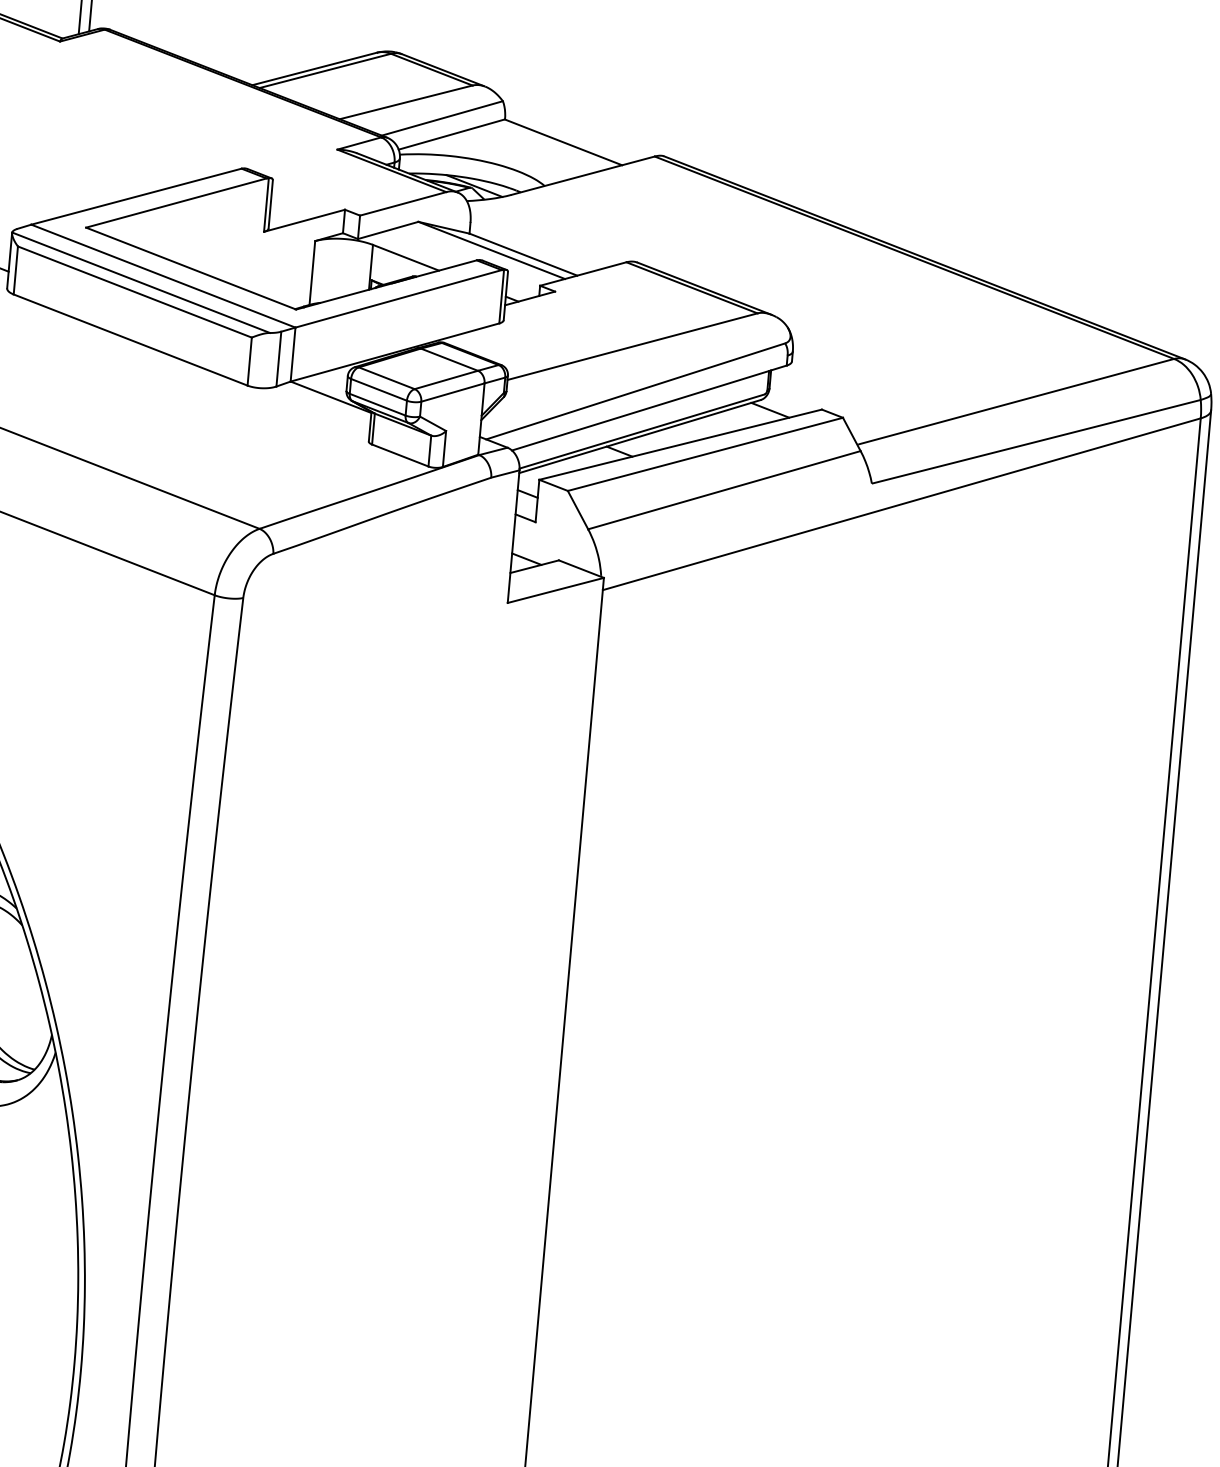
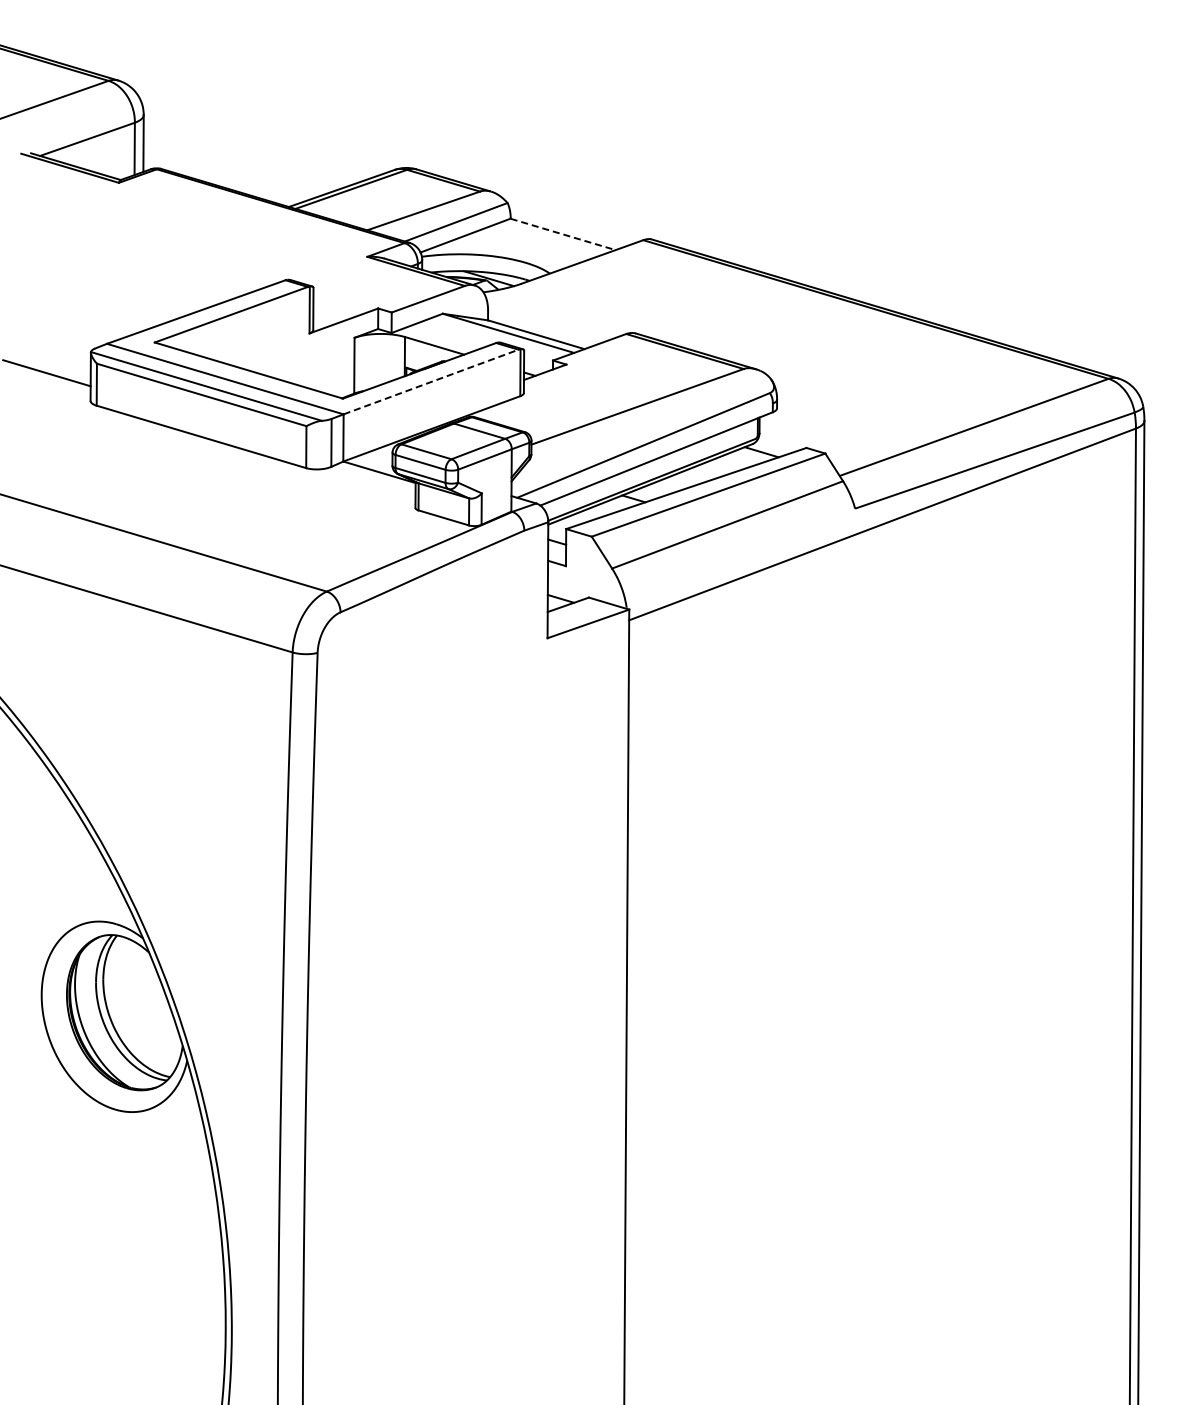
line: (563, 142) -> (563, 234), solid -> dashed
line: (399, 298) -> (431, 381), solid -> dashed

